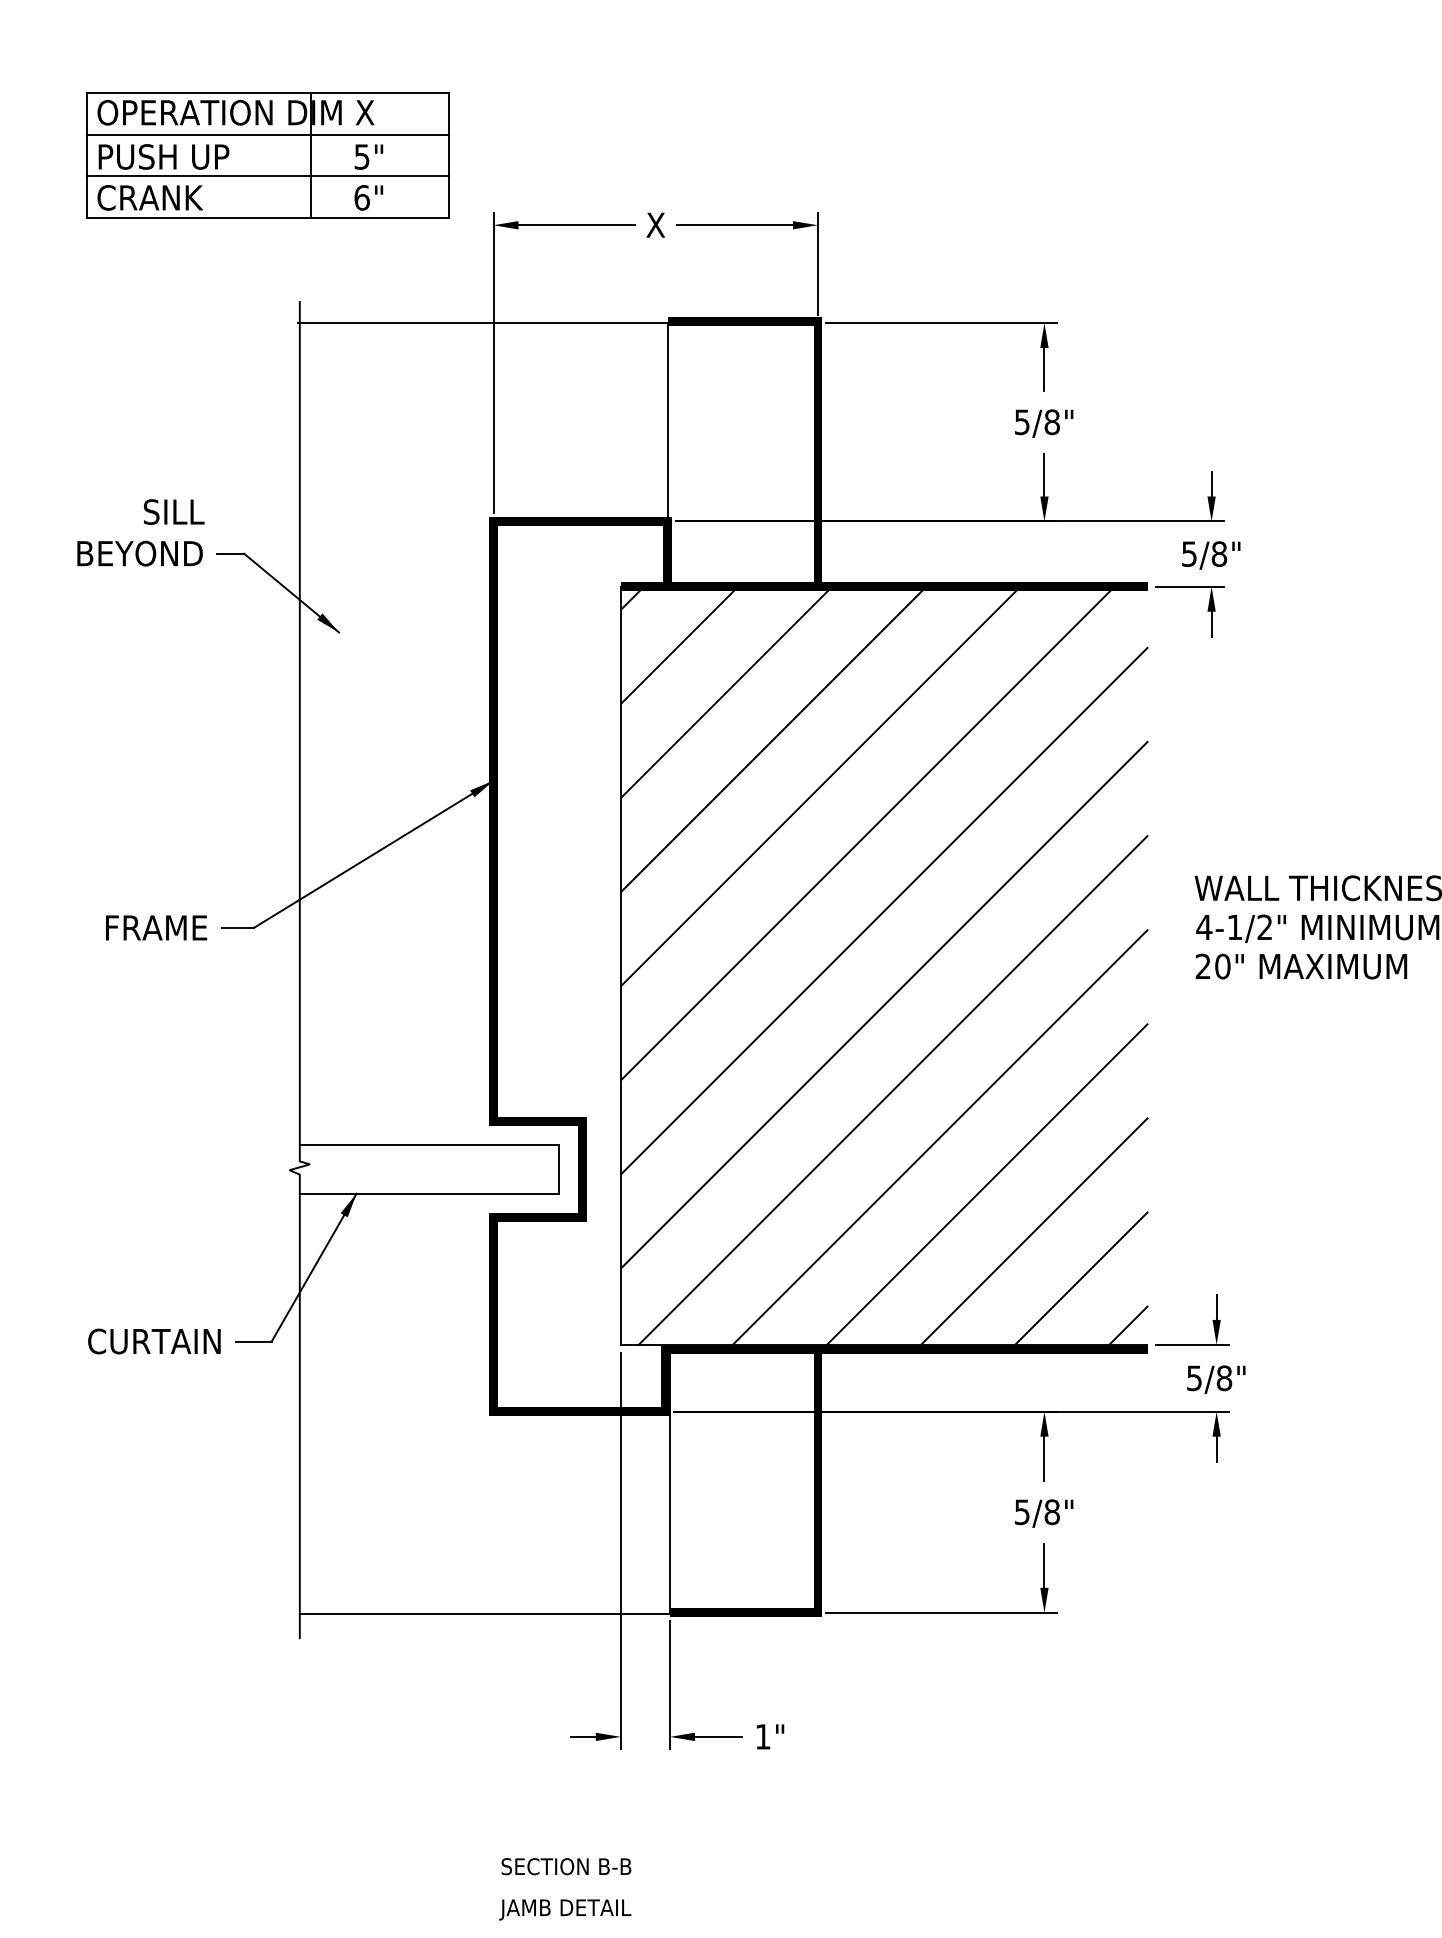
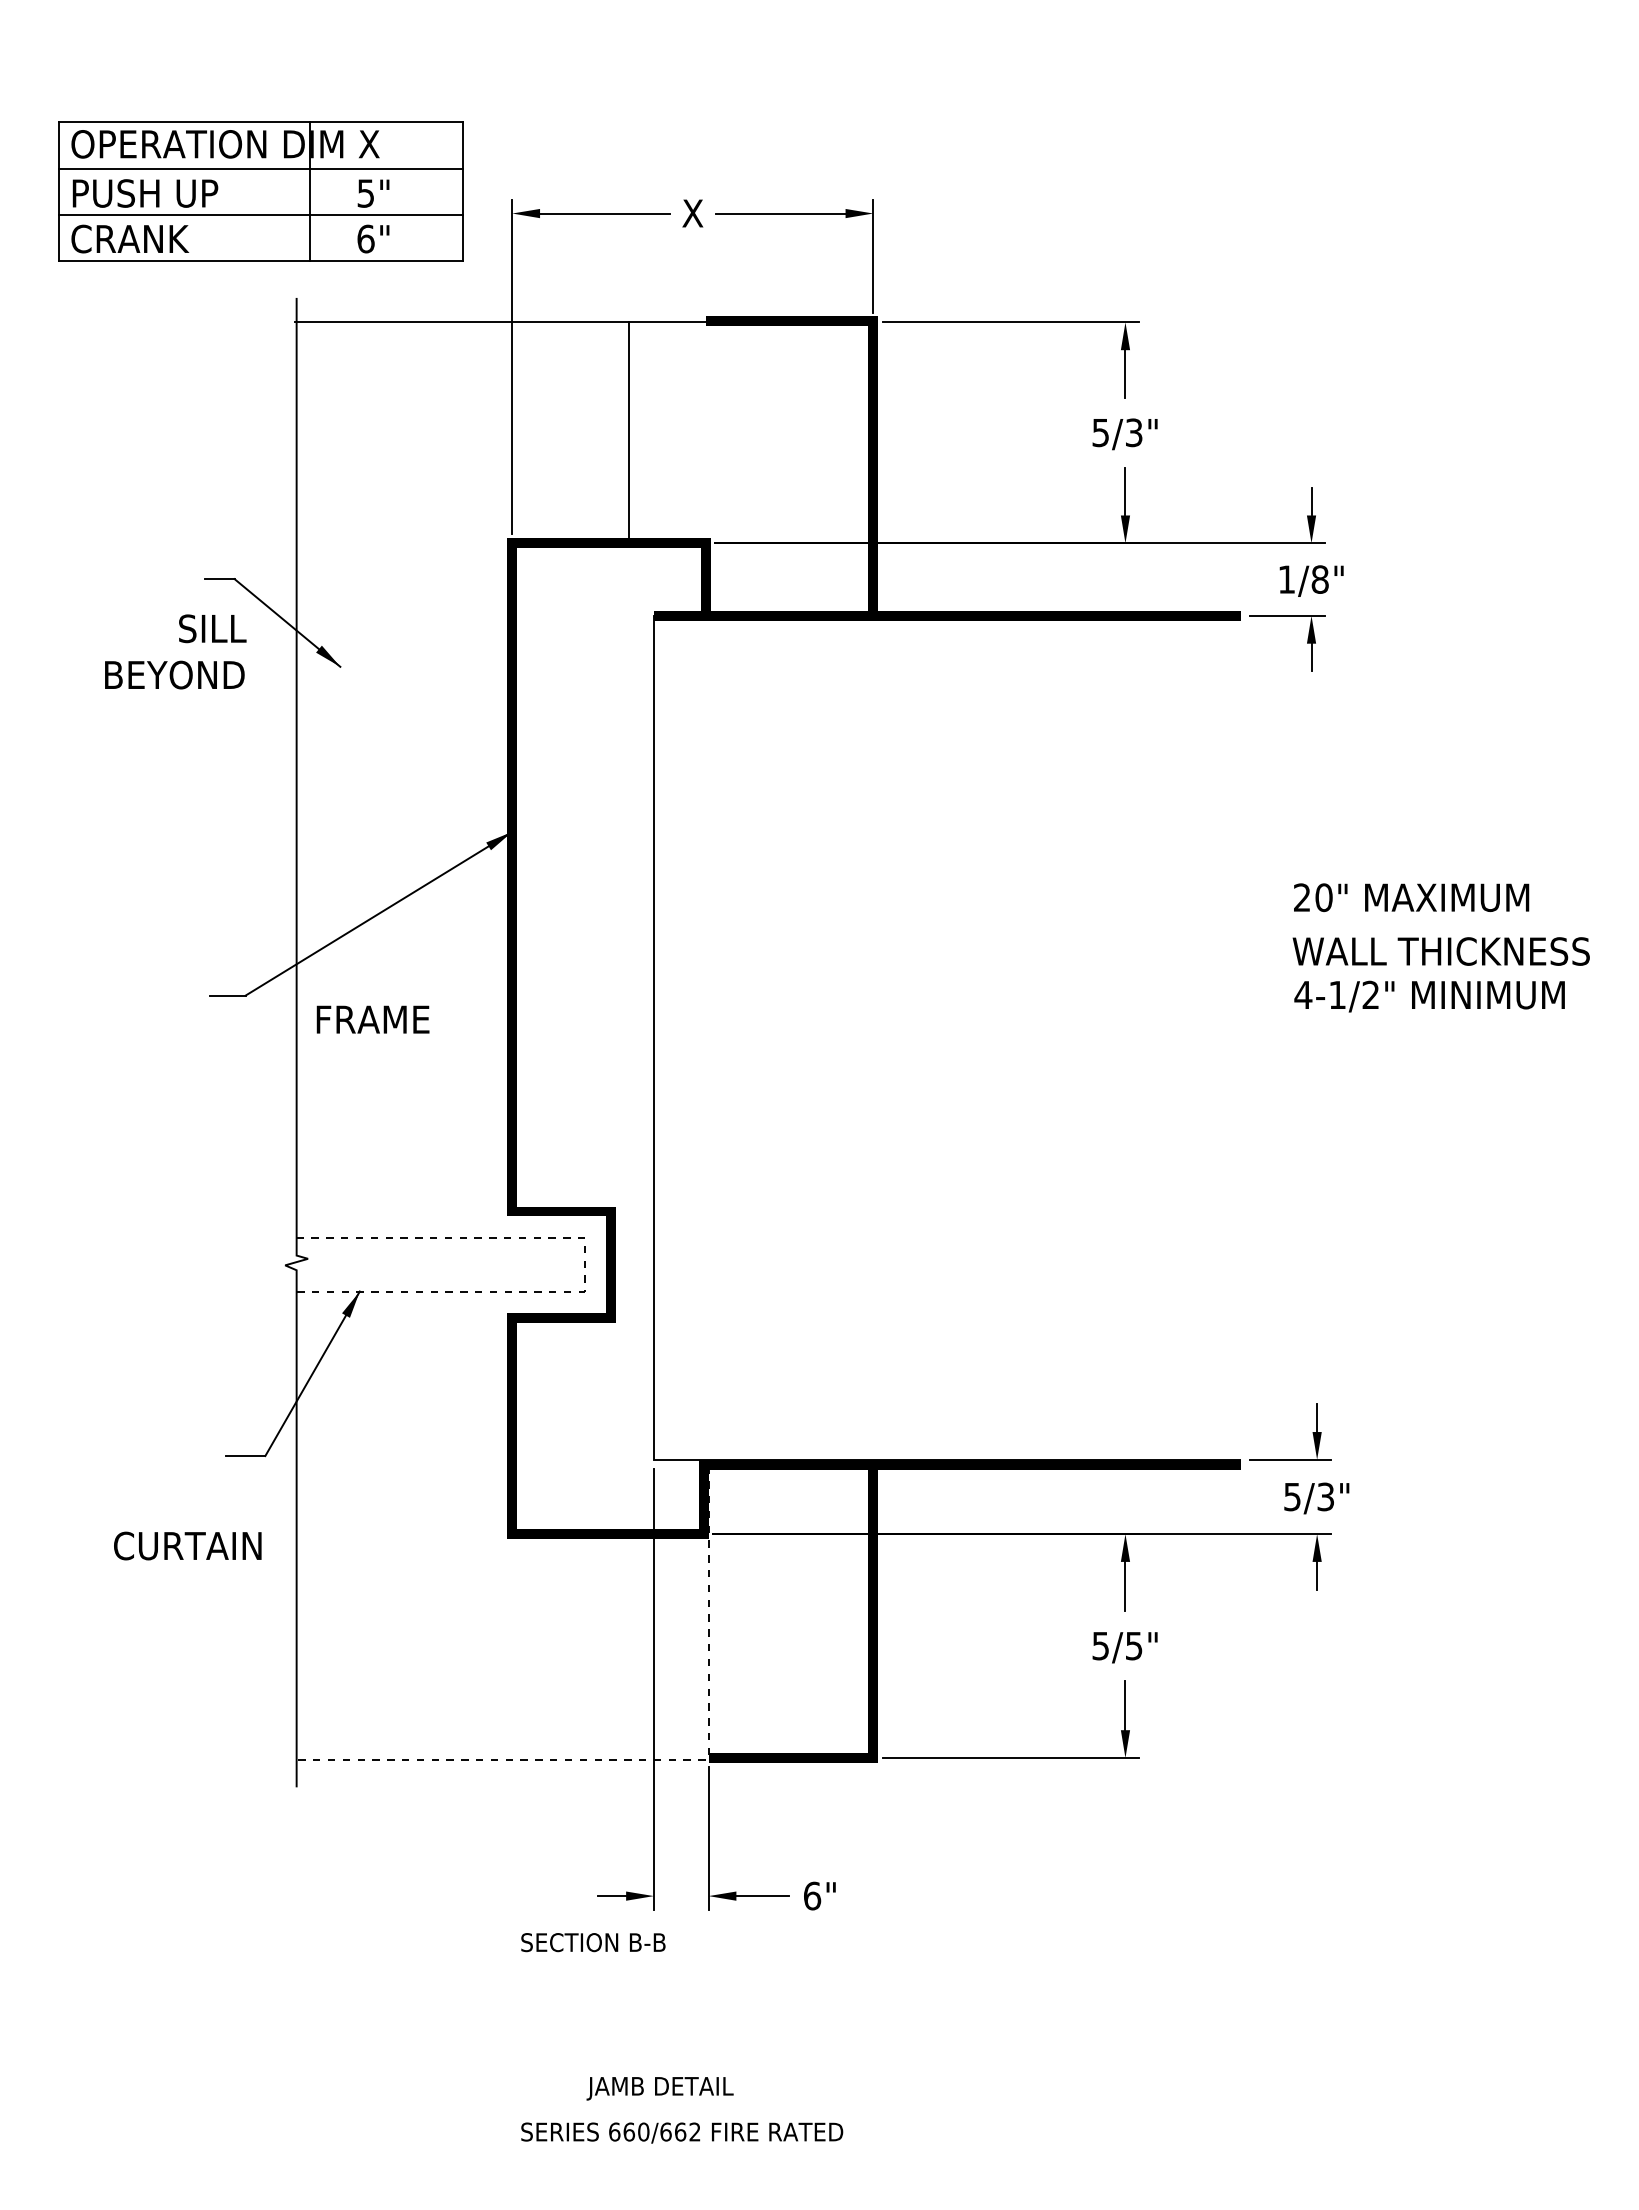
part: (267, 155) -> (260, 191), moved
line: (668, 421) -> (629, 432), moved
text: (1051, 421) -> (1133, 432), 5/8" -> 5/3"
text: (140, 532) -> (175, 651), moved
text: (1189, 554) -> (1286, 579), 5/8" -> 1/8"
text: (155, 927) -> (372, 1019), moved
hatch: (883, 965) -> (946, 1037), removed
text: (1301, 966) -> (1411, 897), moved
line: (558, 1169) -> (584, 1264), solid -> dashed
text: (154, 1341) -> (187, 1545), moved
text: (1224, 1377) -> (1325, 1496), 5/8" -> 5/3"
text: (1051, 1511) -> (1133, 1645), 5/8" -> 5/5"
line: (616, 1614) -> (649, 1759), solid -> dashed
text: (763, 1736) -> (812, 1895), 1" -> 6"
text: (566, 1866) -> (593, 1942), moved
text: (564, 1909) -> (659, 2088), moved

